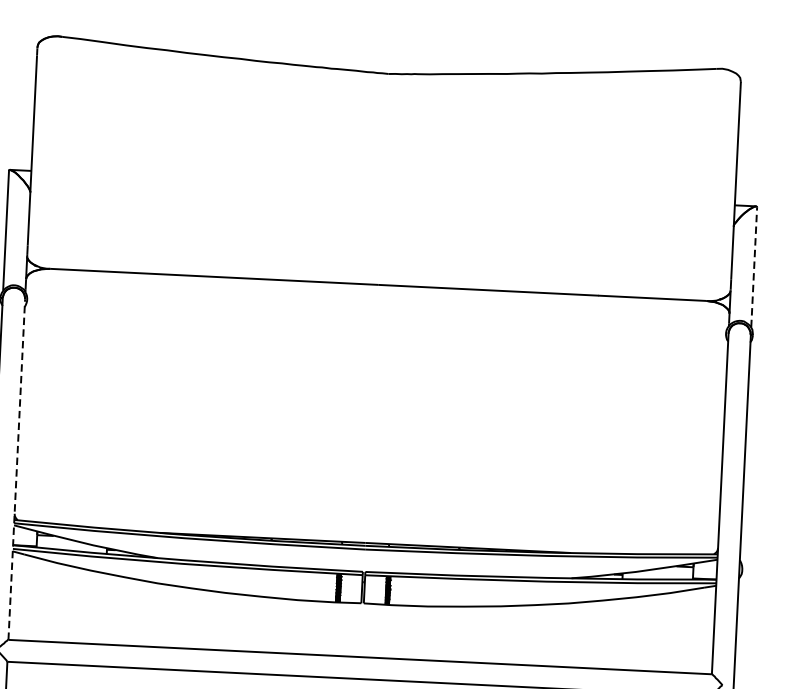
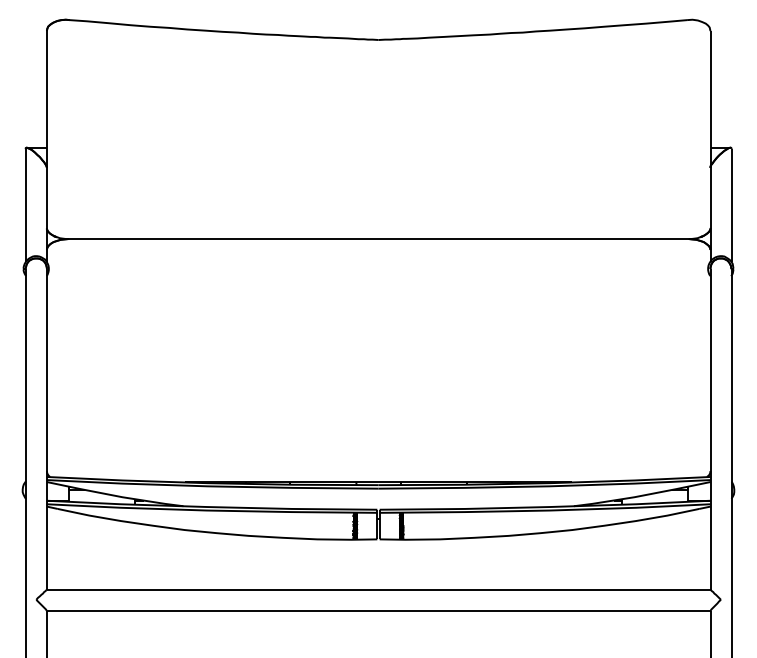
line: (754, 266) -> (731, 204), dashed -> solid
line: (16, 469) -> (46, 429), dashed -> solid

